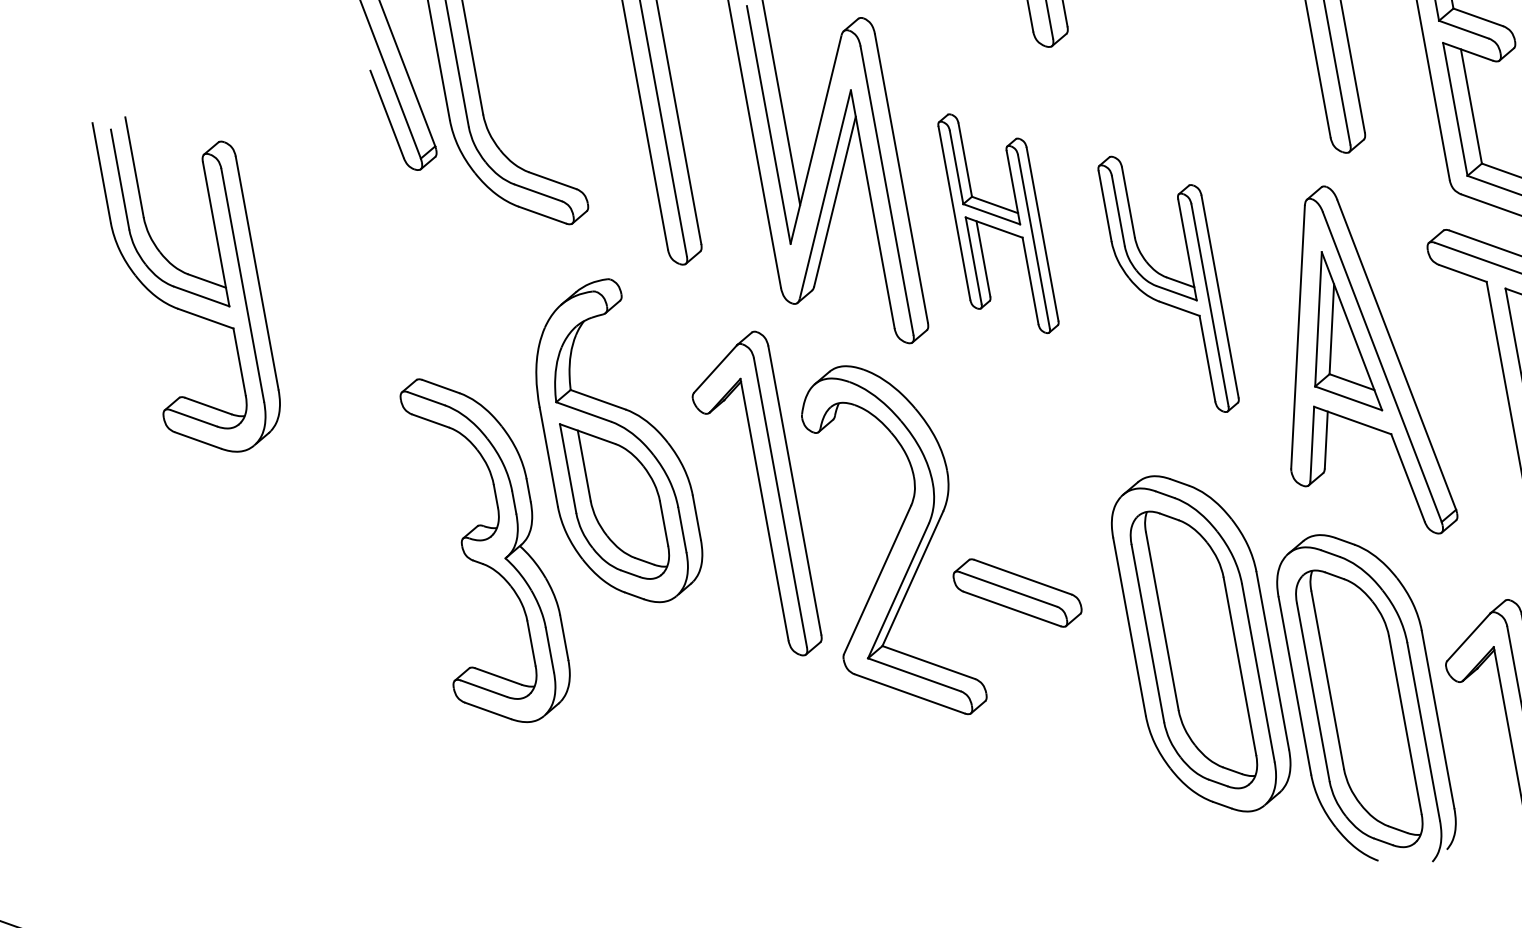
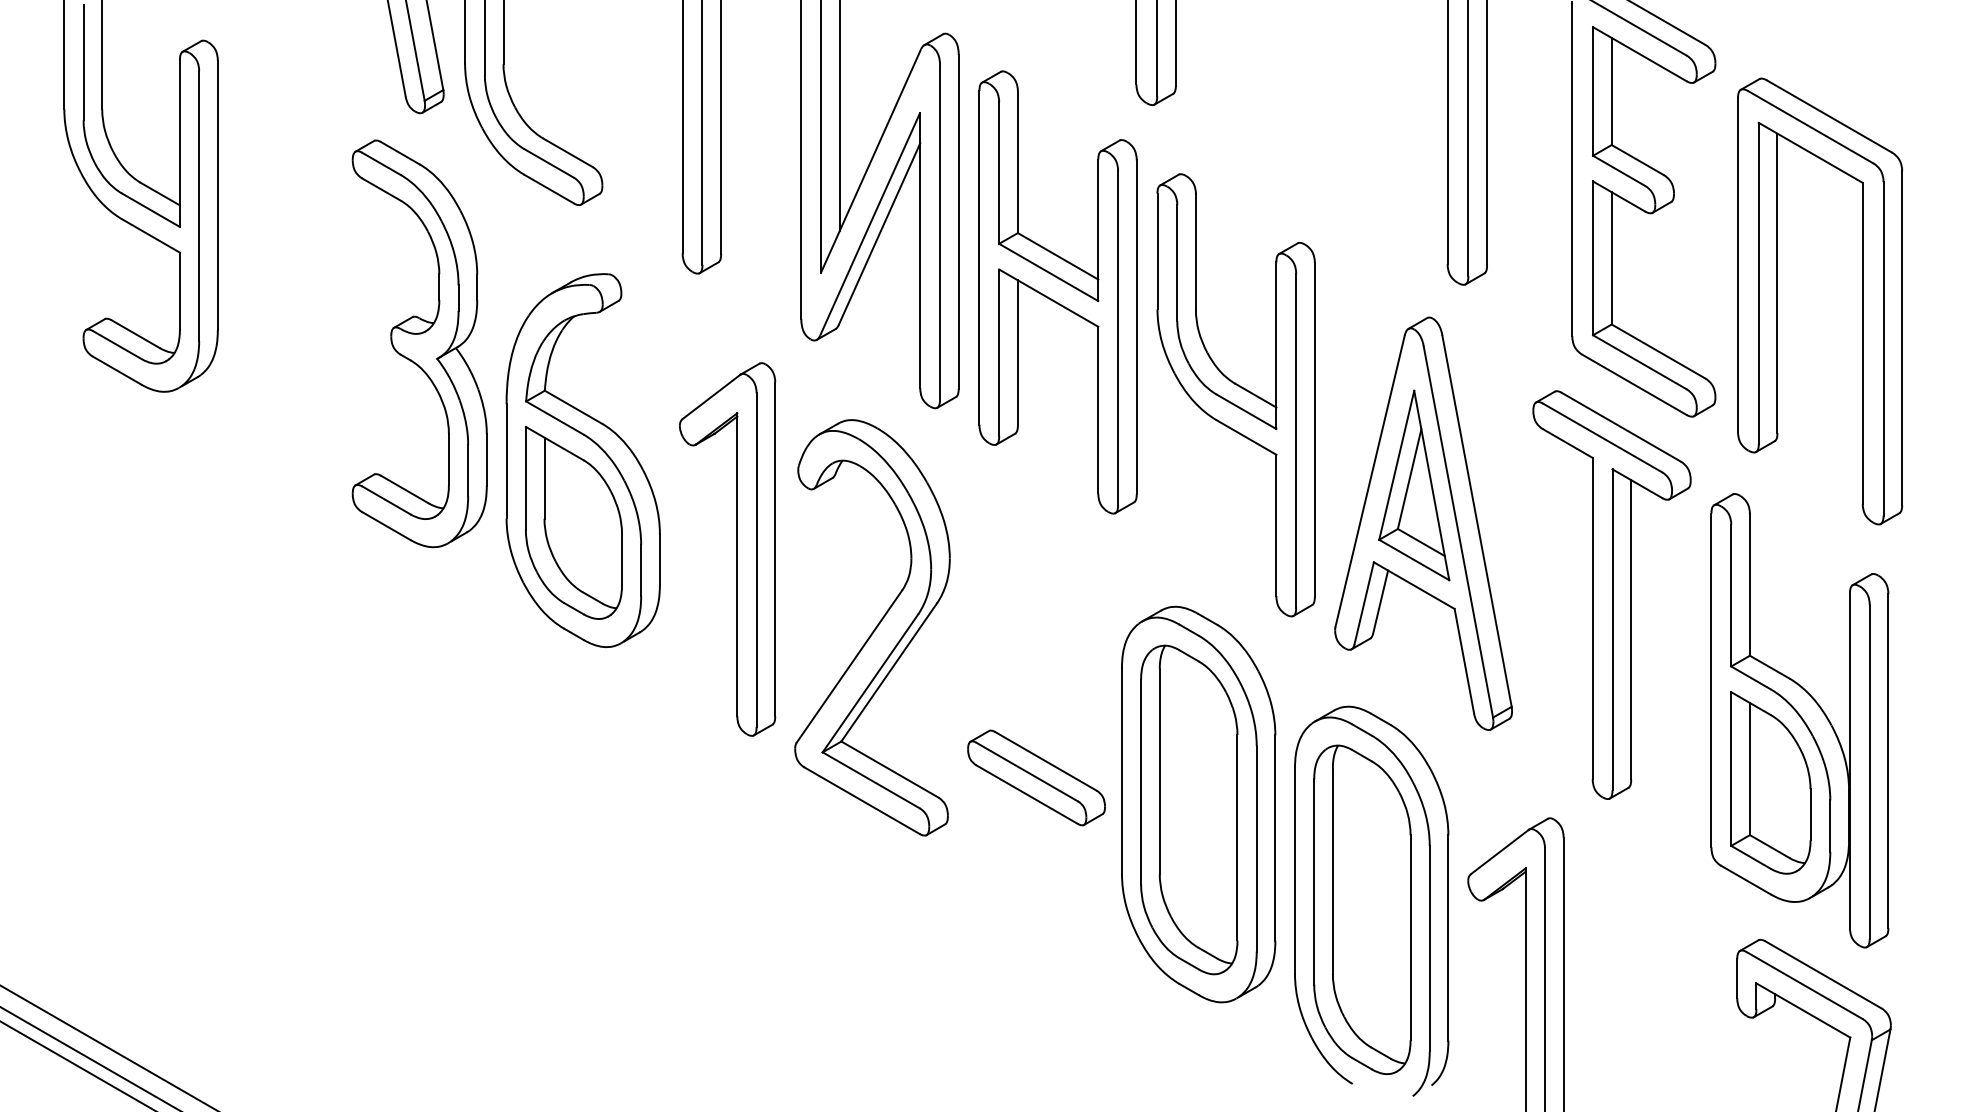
part: (998, 223) -> (1057, 292), size x1.67
part: (1168, 284) -> (1235, 395), size x1.43
part: (487, 547) -> (419, 343), moved
part: (1017, 592) -> (1036, 777), moved

